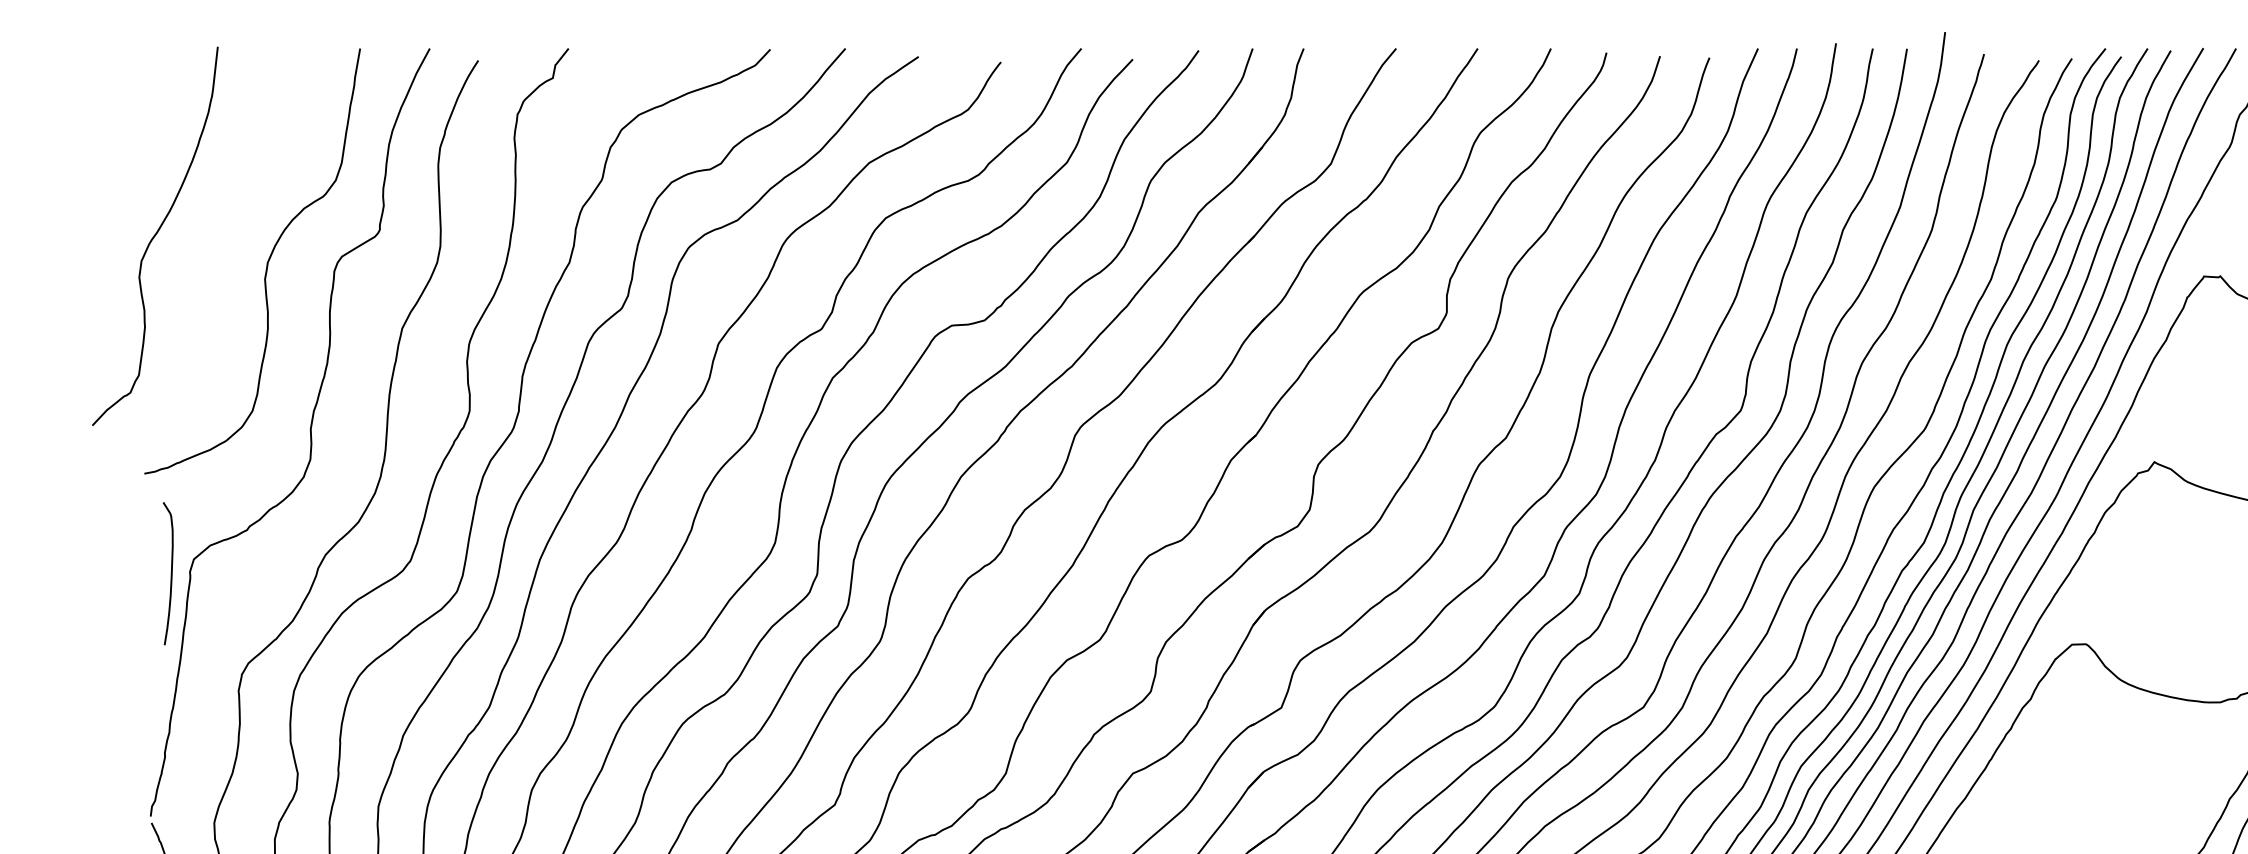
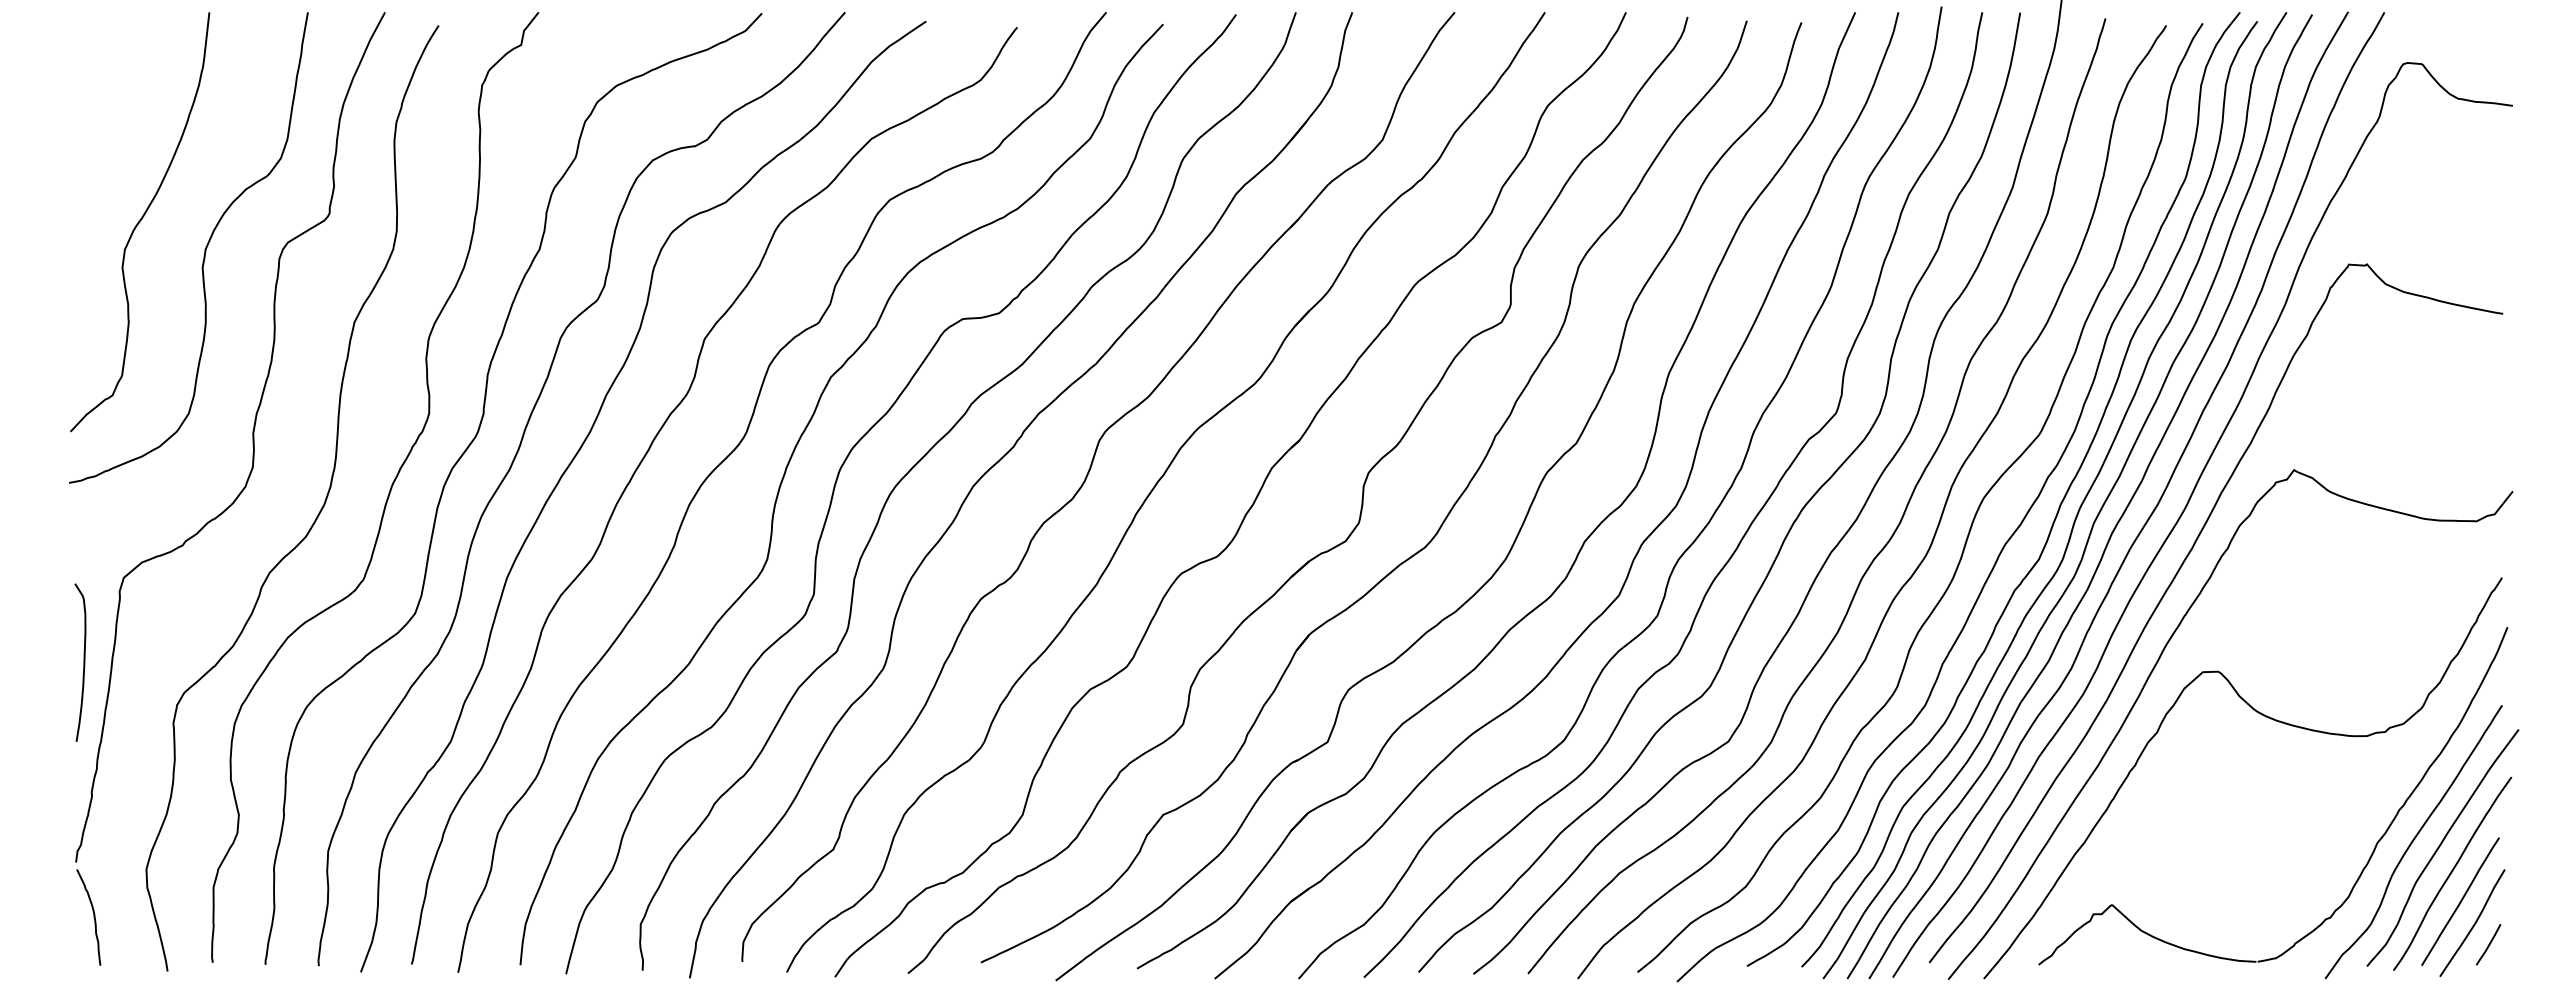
curve: (155, 236) -> (140, 222), moved
curve: (170, 573) -> (83, 662), moved

